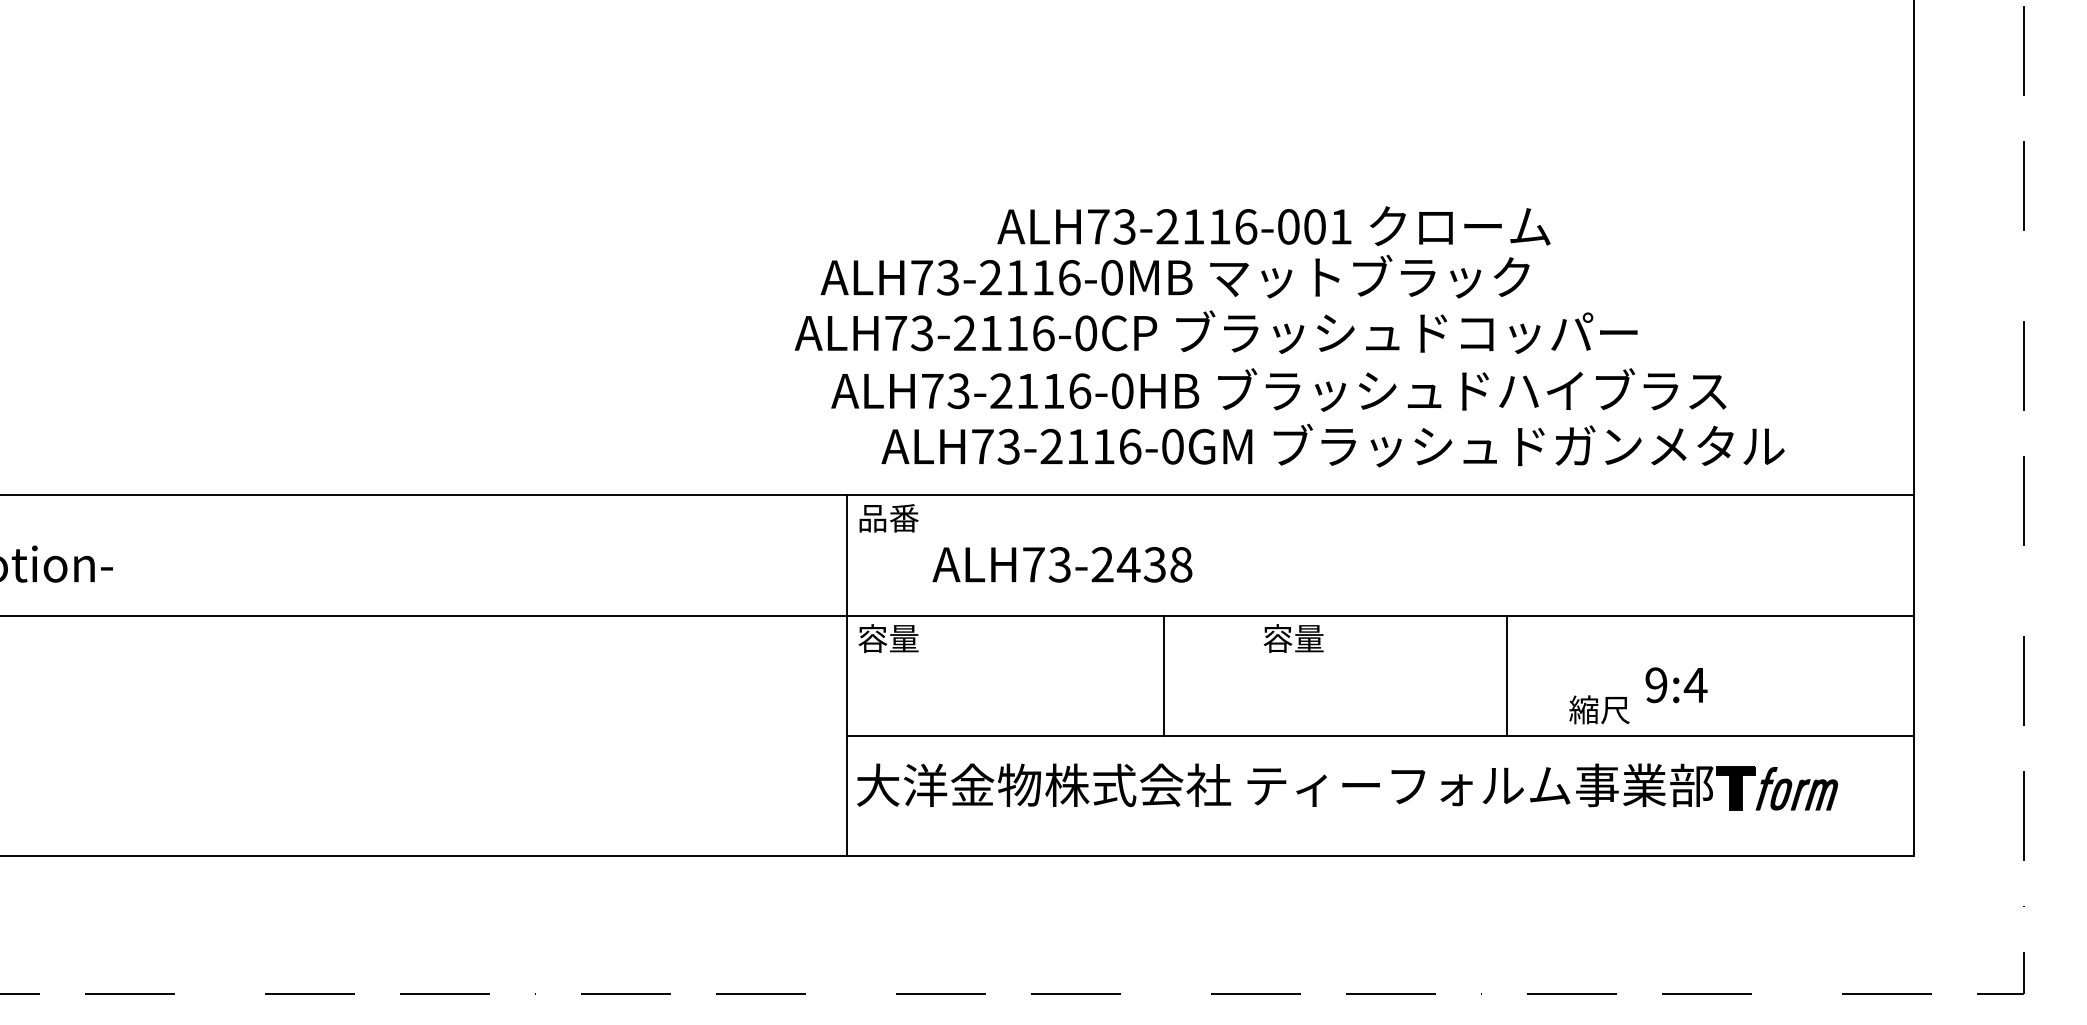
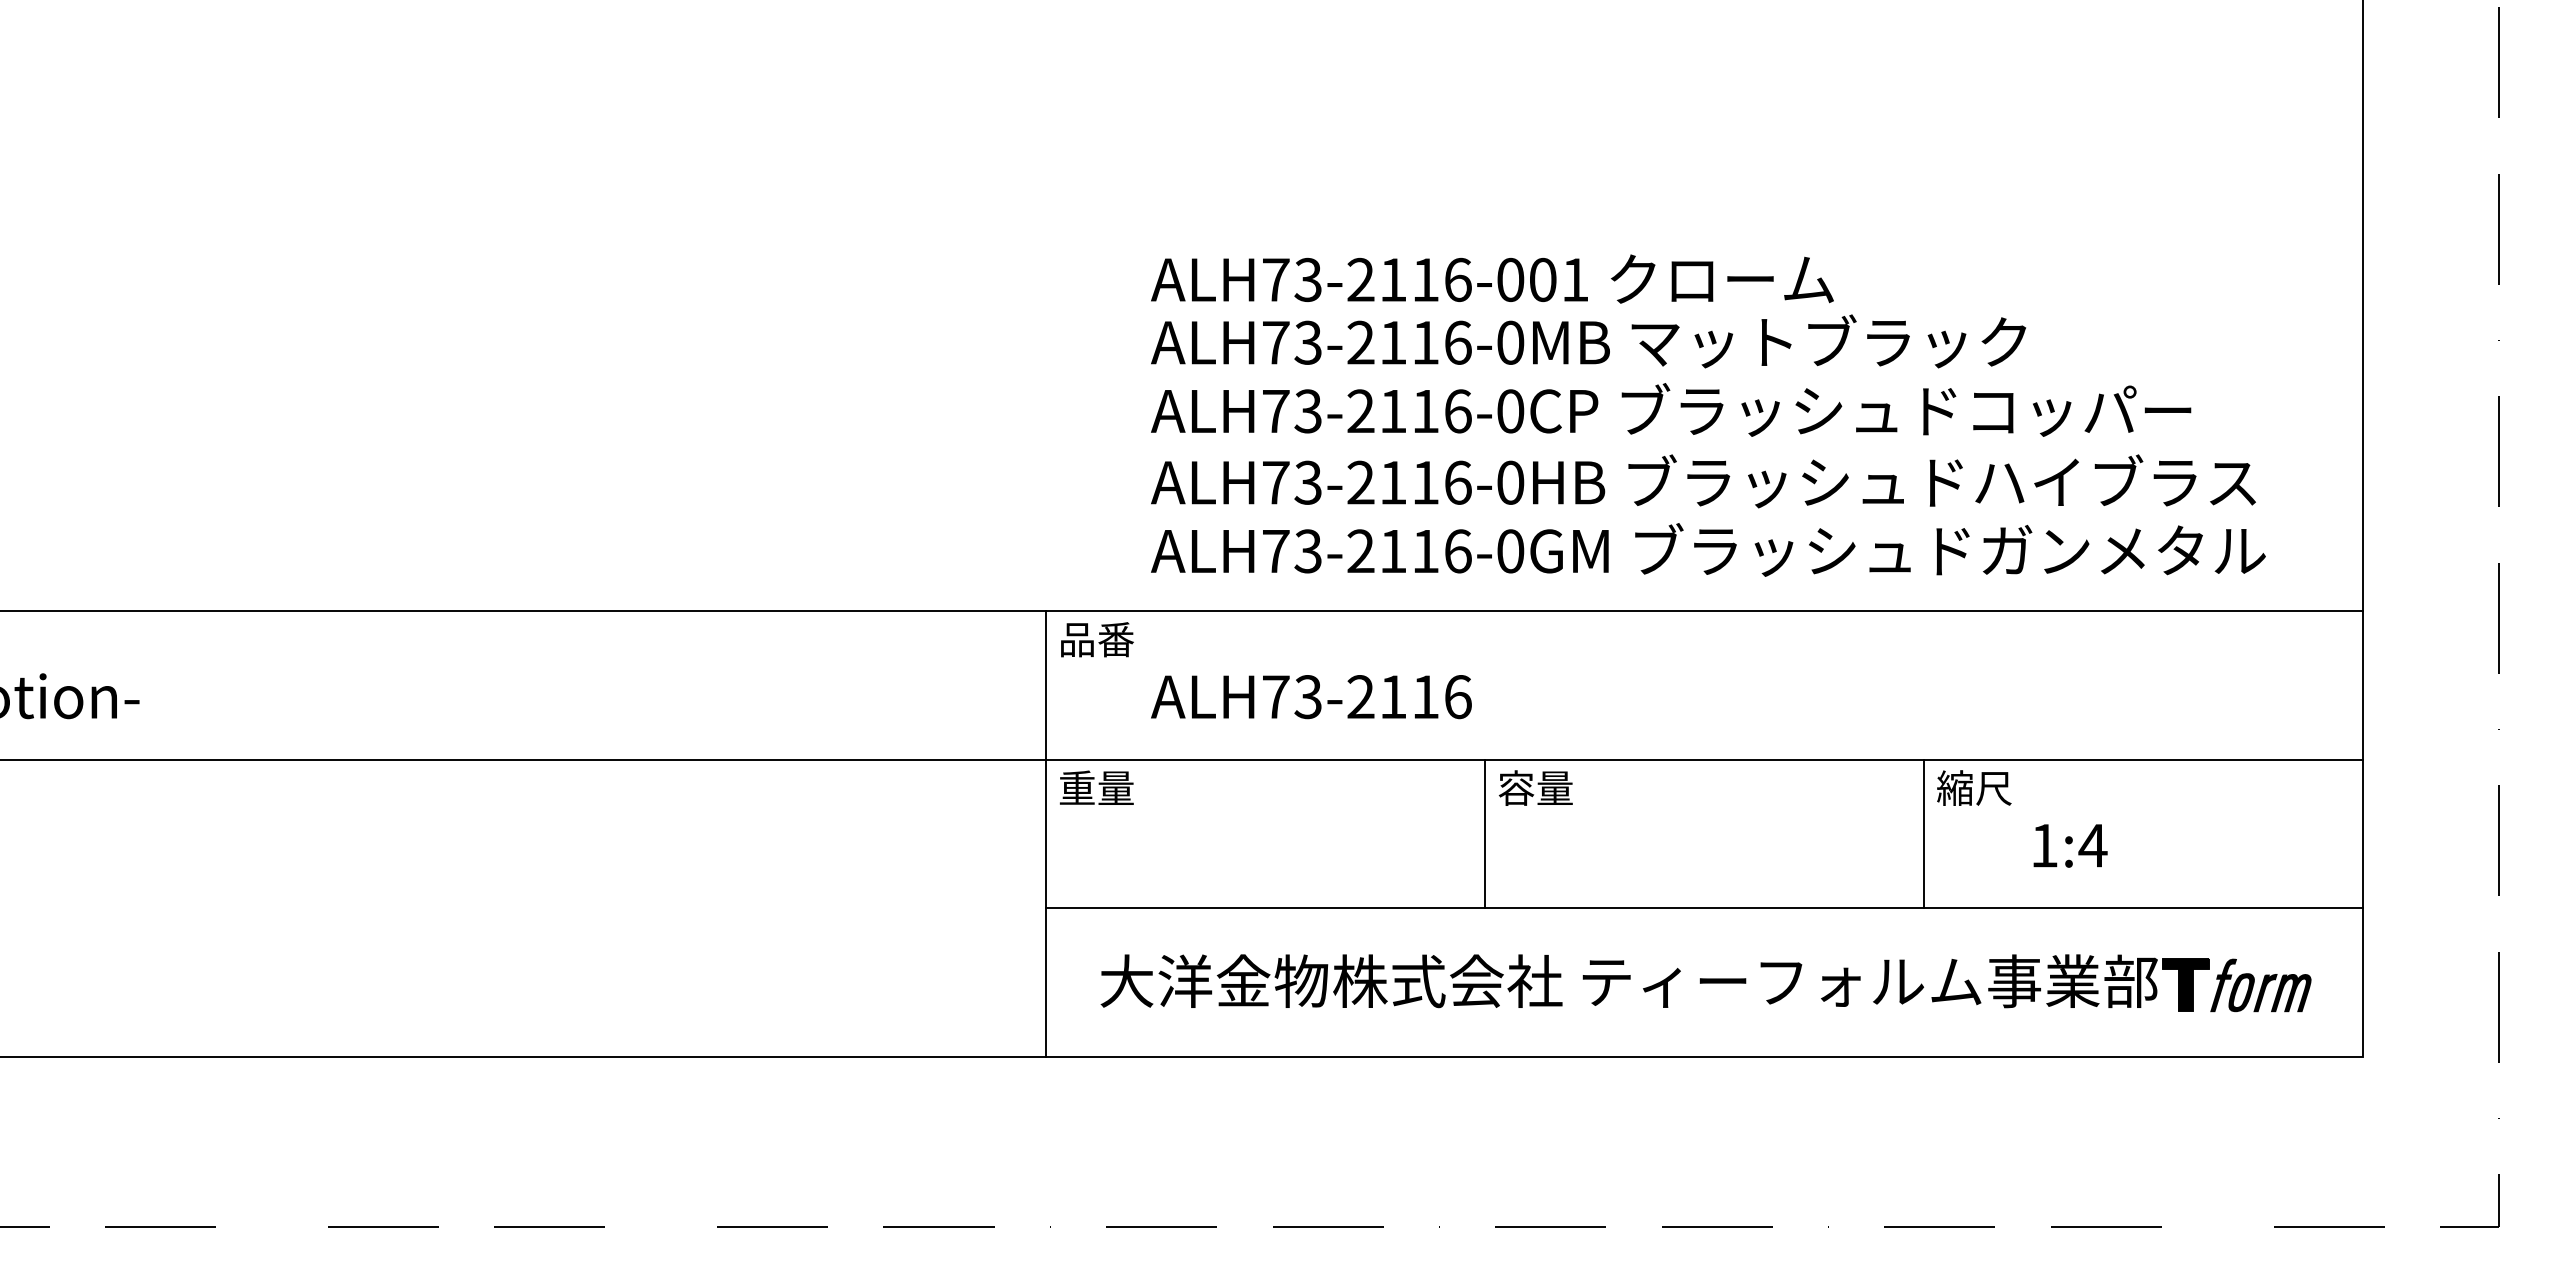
text: (1274, 225) -> (1492, 278), moved
text: (1175, 276) -> (1588, 341), moved
text: (1216, 331) -> (1671, 409), moved
text: (1278, 390) -> (1703, 481), moved
text: (1333, 445) -> (1708, 549), moved
text: (1154, 565) -> (1424, 697), ALH73-2438 -> ALH73-2116
text: (872, 638) -> (1077, 787), 容量 -> 重量
text: (1293, 638) -> (1535, 787), moved
line: (1163, 675) -> (1484, 833), moved
line: (1506, 675) -> (1923, 833), moved
text: (1656, 685) -> (2044, 845), 9:4 -> 1:4
text: (1599, 709) -> (1974, 787), moved
part: (1346, 787) -> (1705, 983), moved

